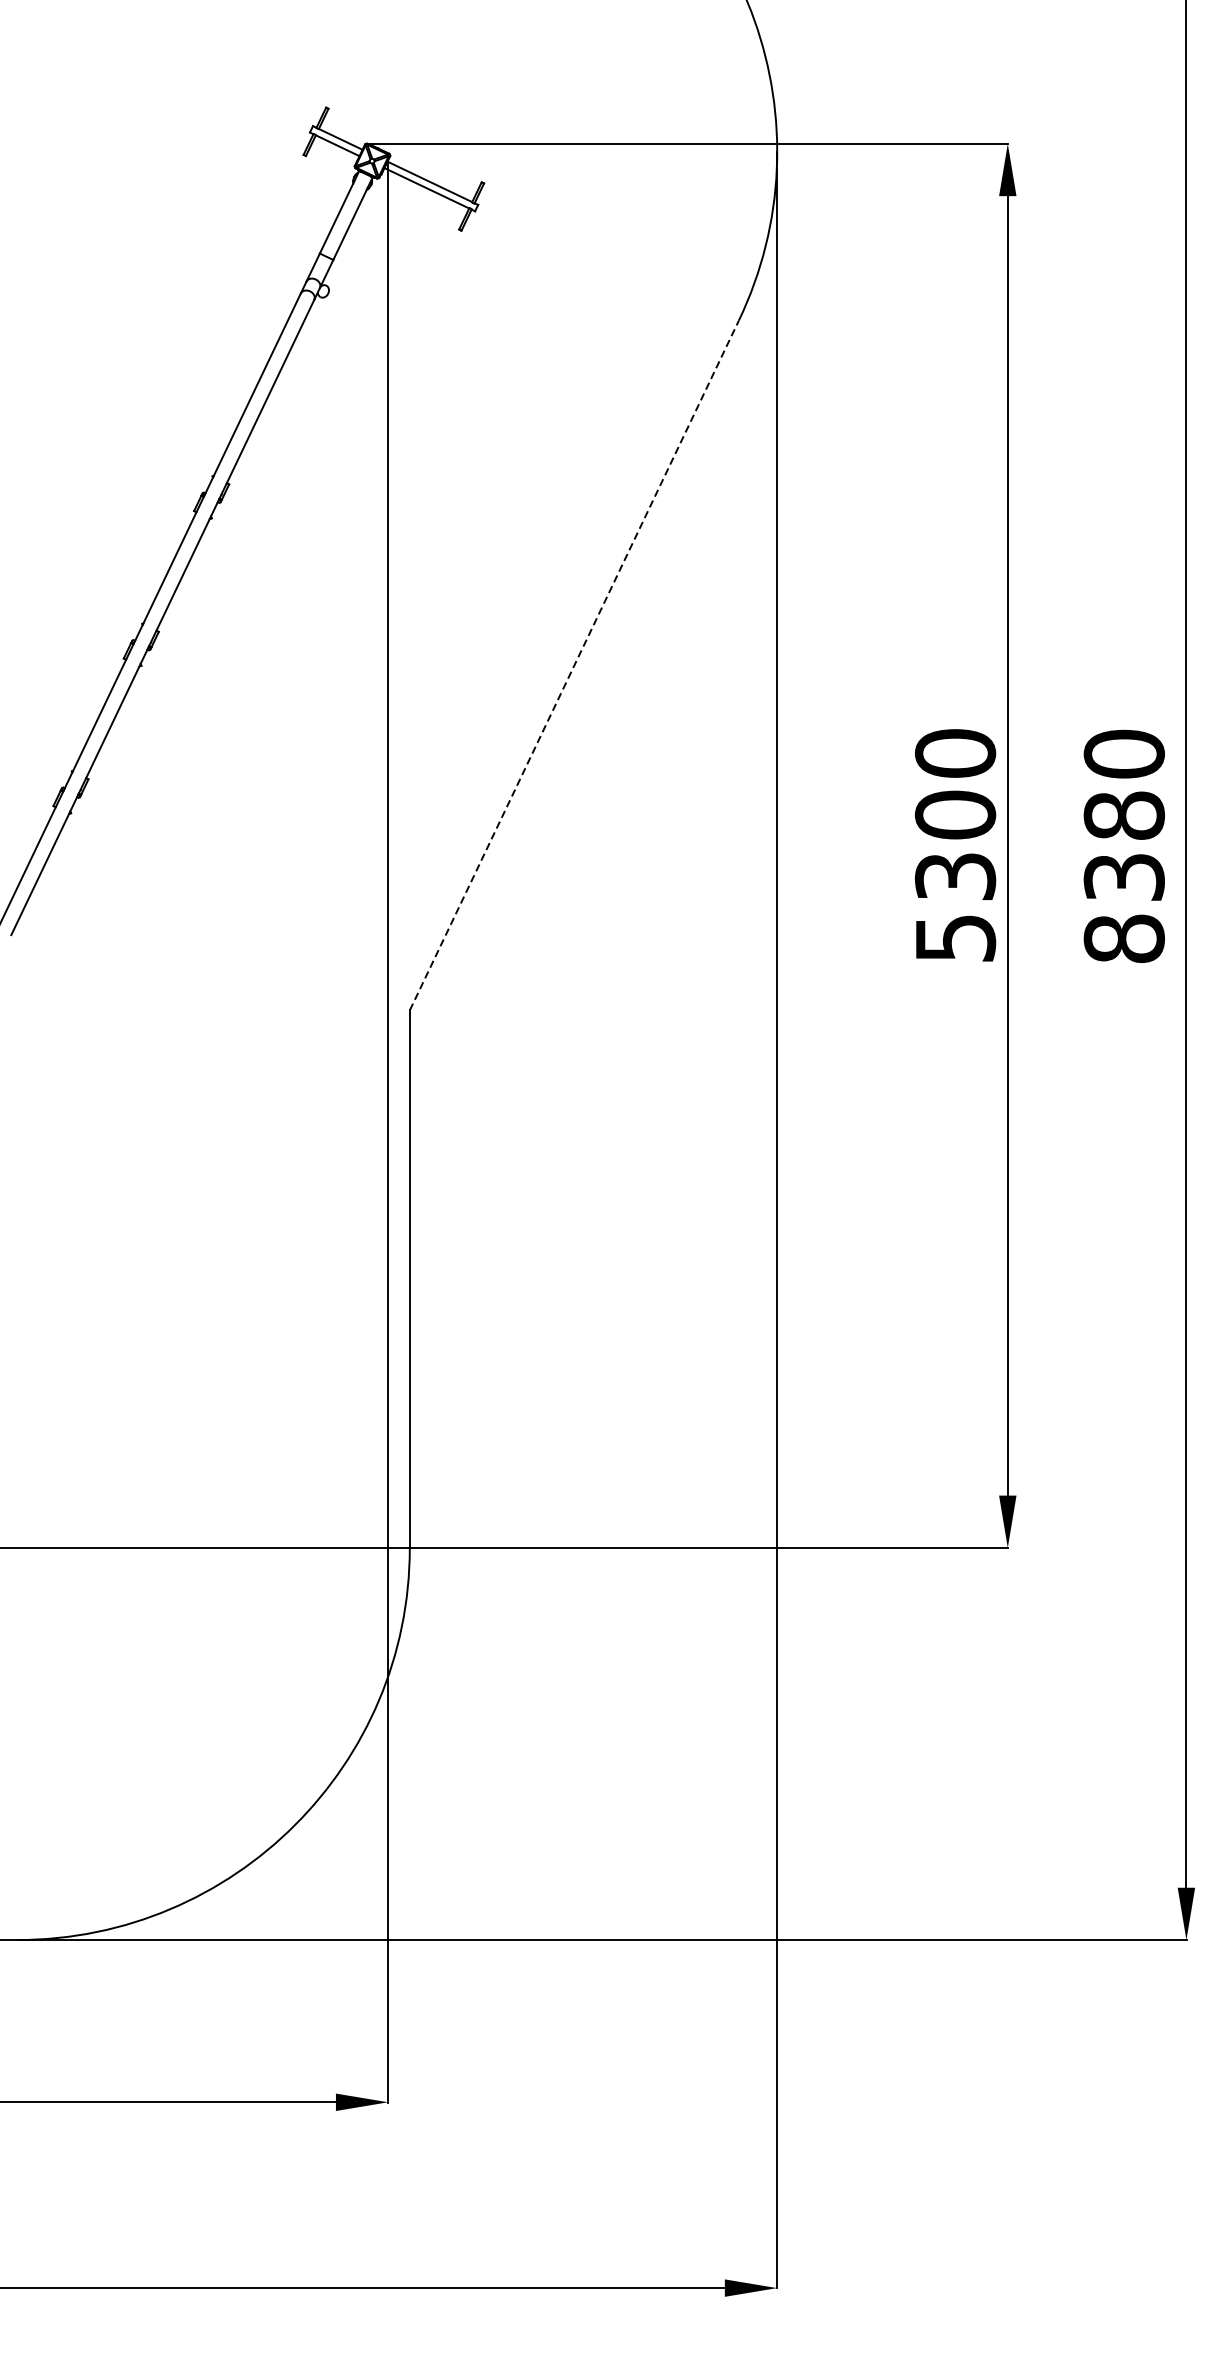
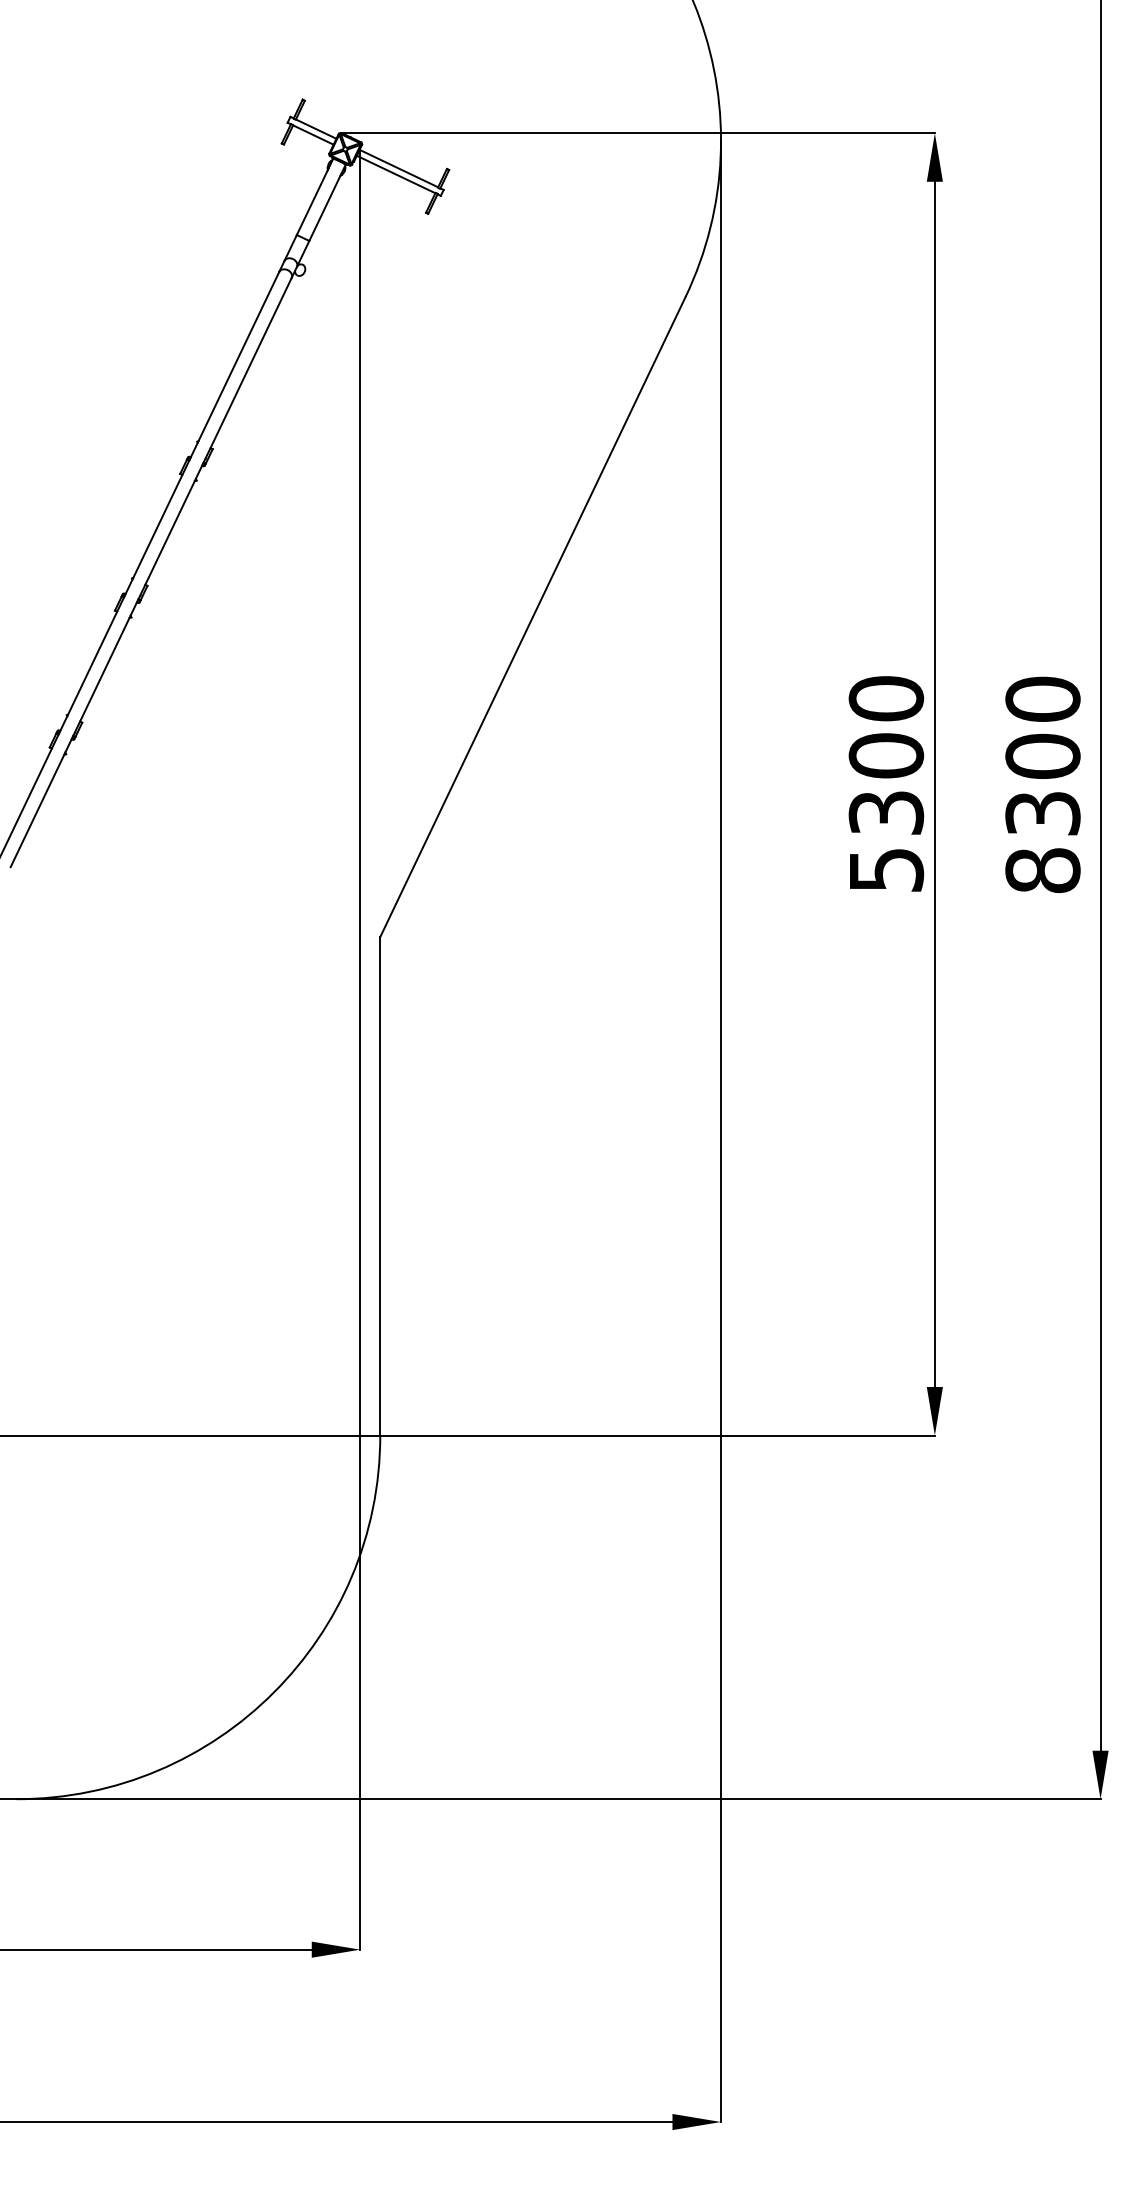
line: (573, 665) -> (532, 617), dashed -> solid
text: (1123, 814) -> (1042, 755), 8380 -> 8300

